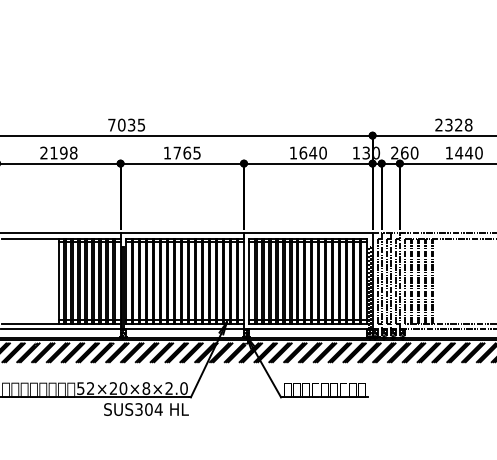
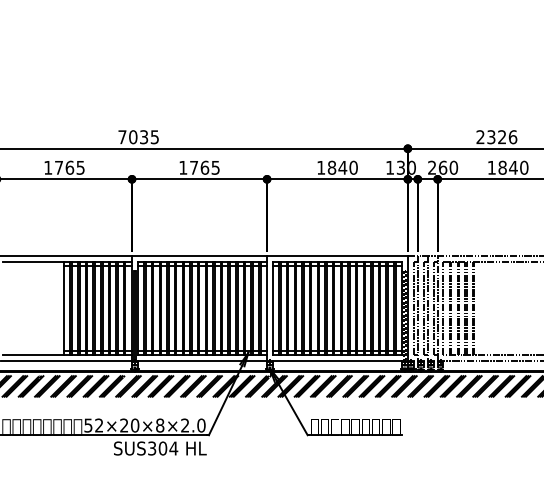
text: (468, 124) -> (512, 136), 2328 -> 2326
text: (58, 152) -> (64, 167), 2198 -> 1765
text: (303, 152) -> (332, 167), 1640 -> 1840
text: (459, 152) -> (502, 167), 1440 -> 1840

